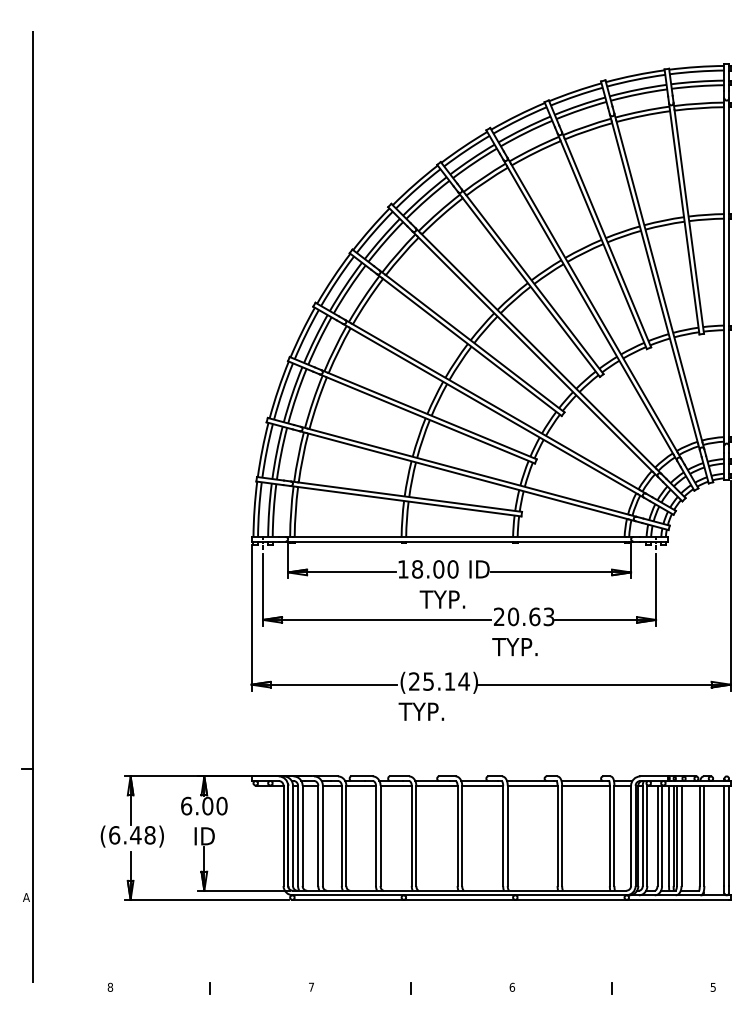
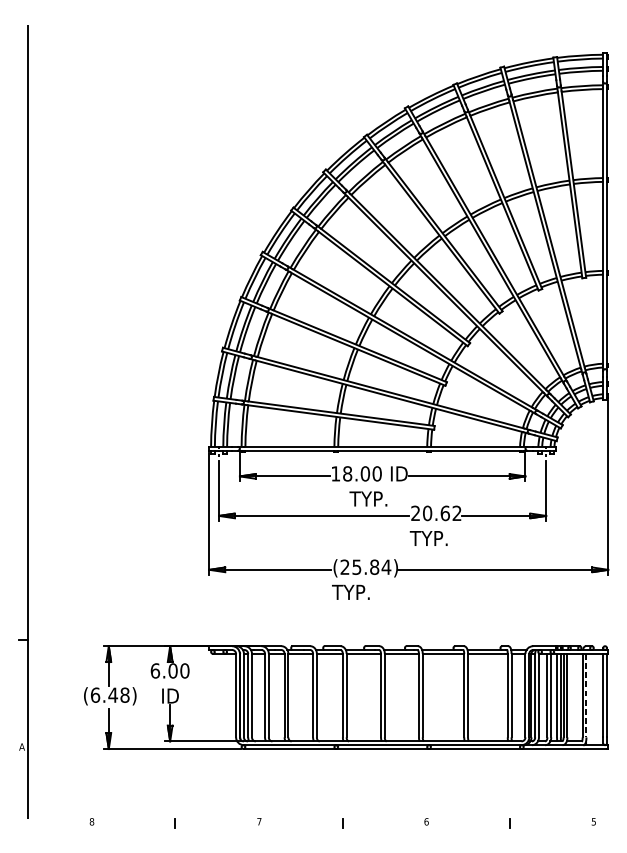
text: (548, 617) -> (456, 513), 20.63 -> 20.62
text: (449, 681) -> (374, 567), (25.14) -> (25.84)
line: (704, 836) -> (586, 696), solid -> dashed

